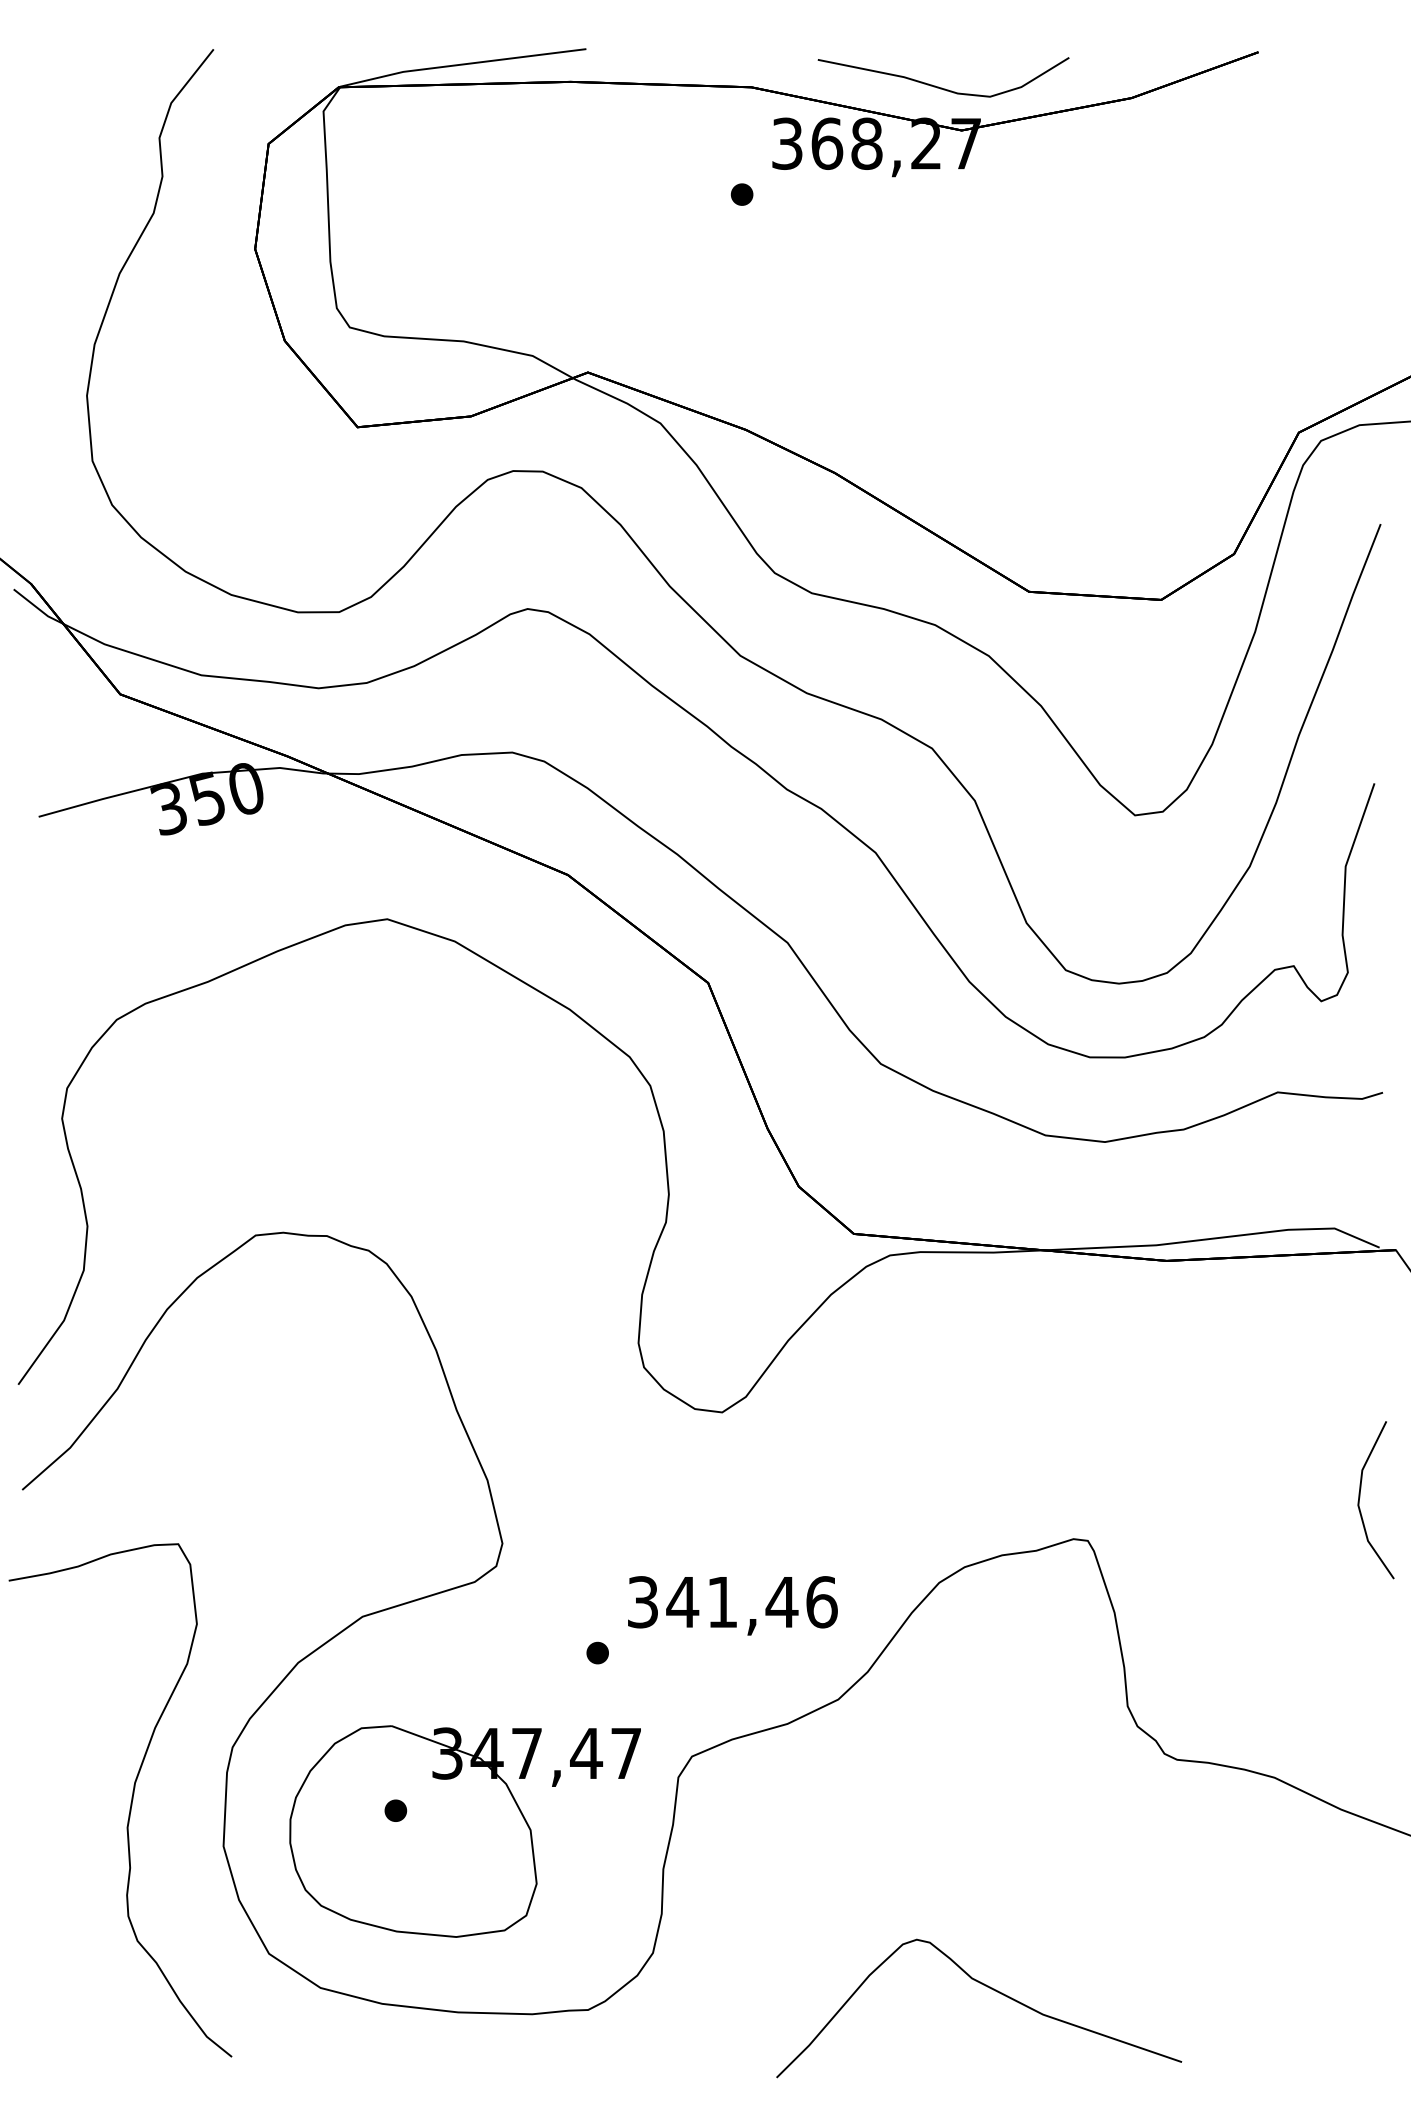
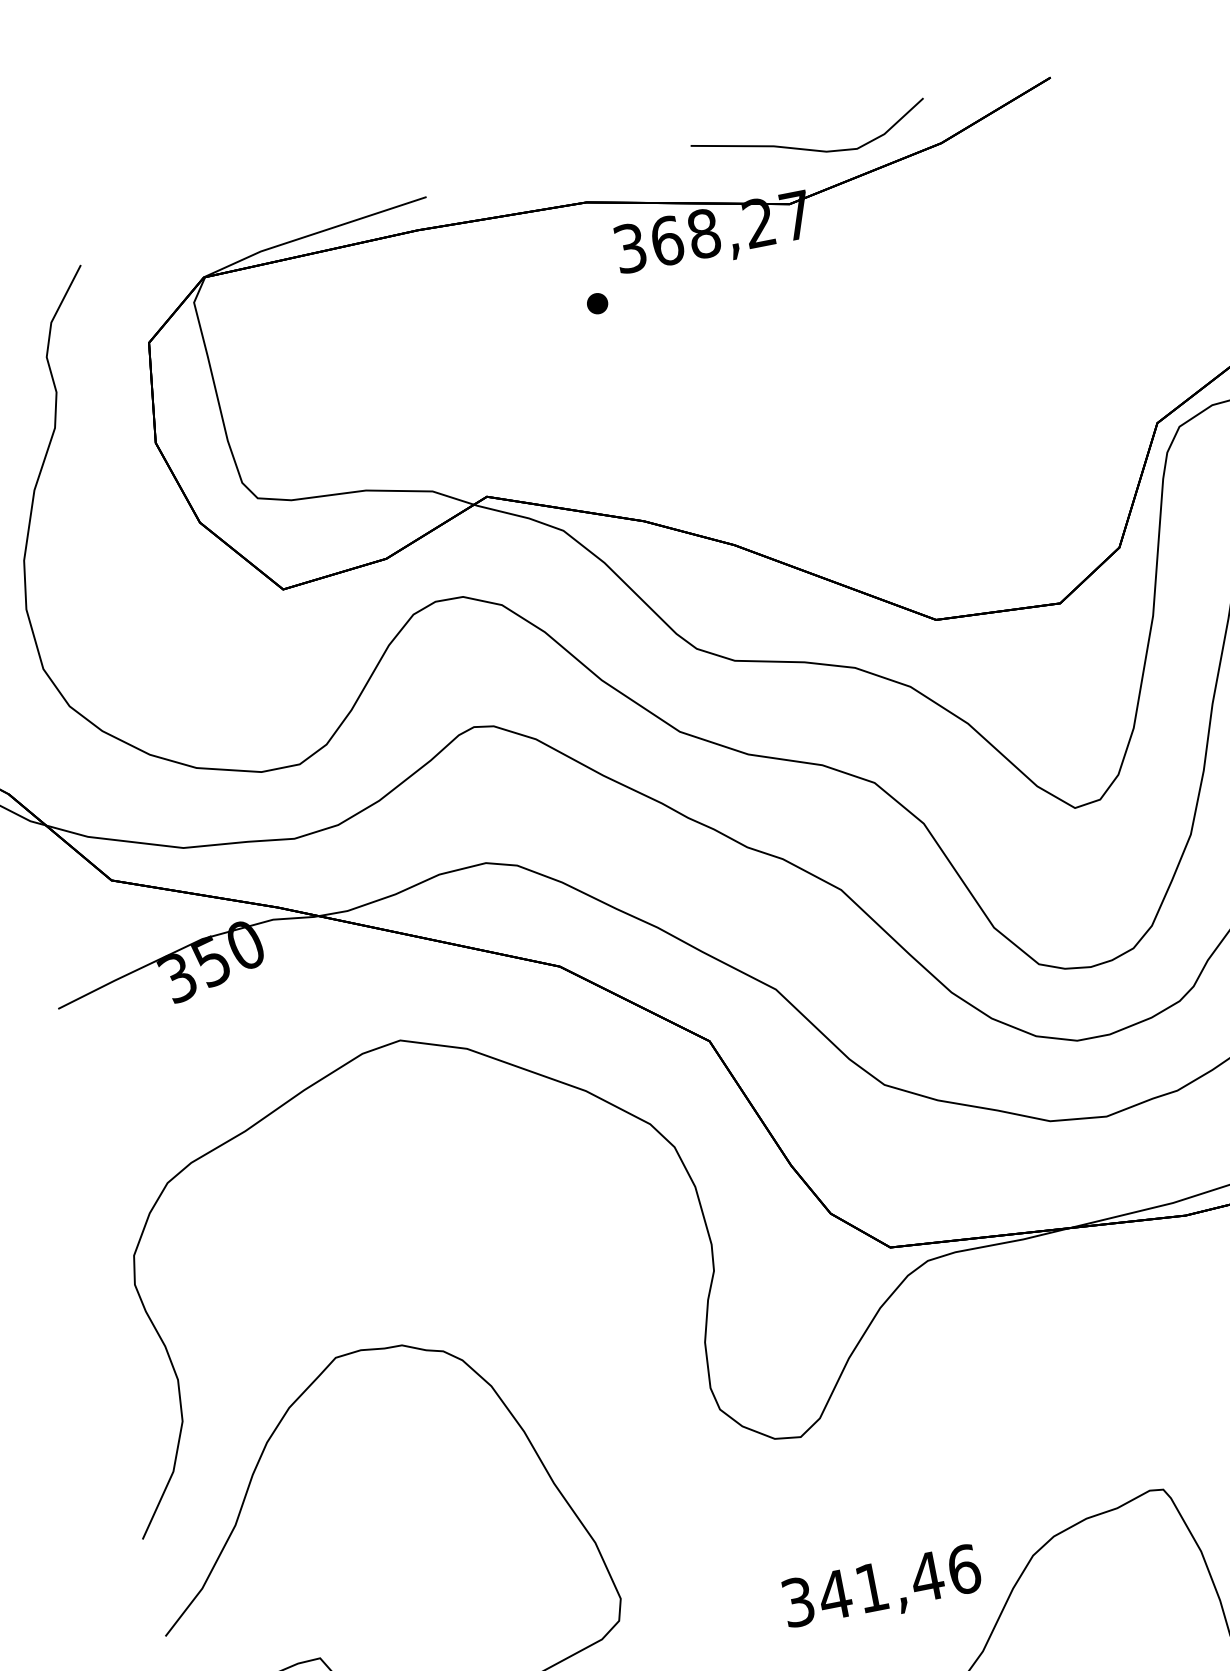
curve: (942, 87) -> (811, 148), moved
text: (732, 1605) -> (881, 1588), moved

